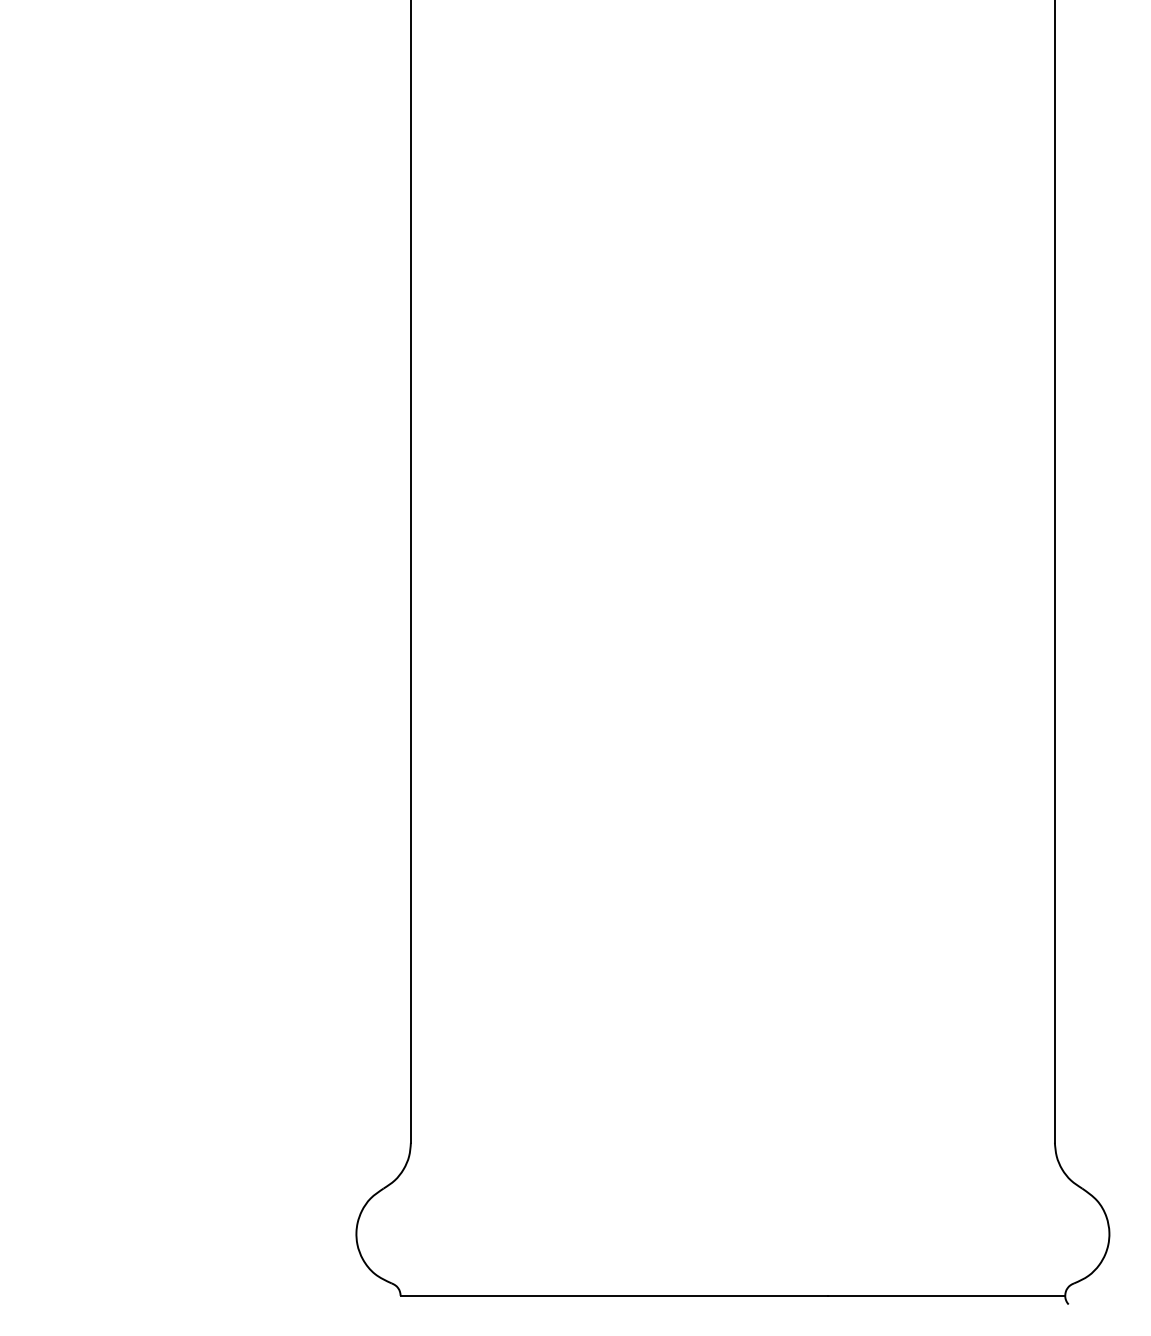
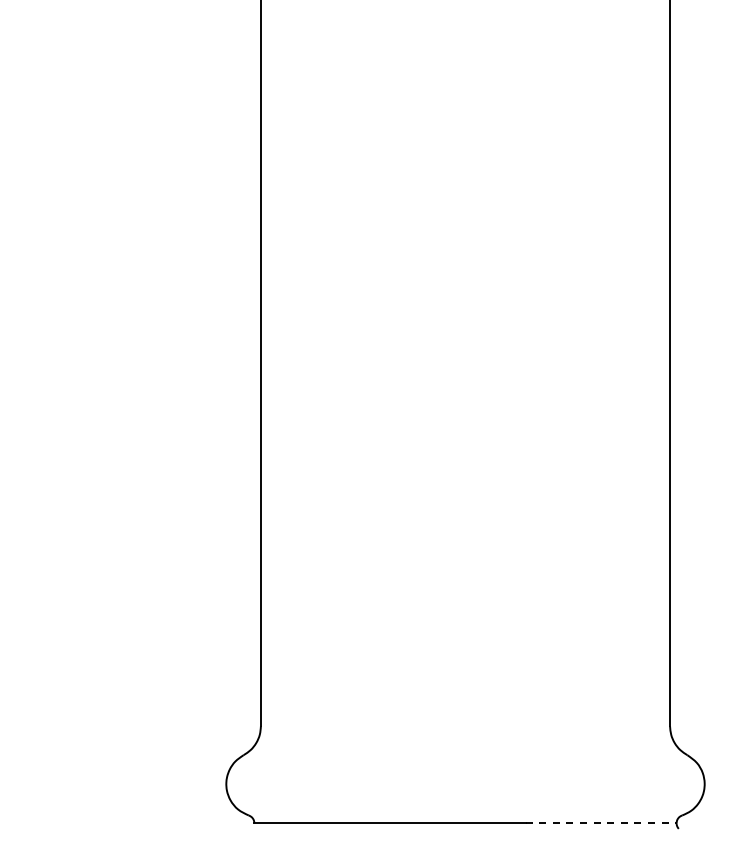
line: (946, 1296) -> (601, 823), solid -> dashed

